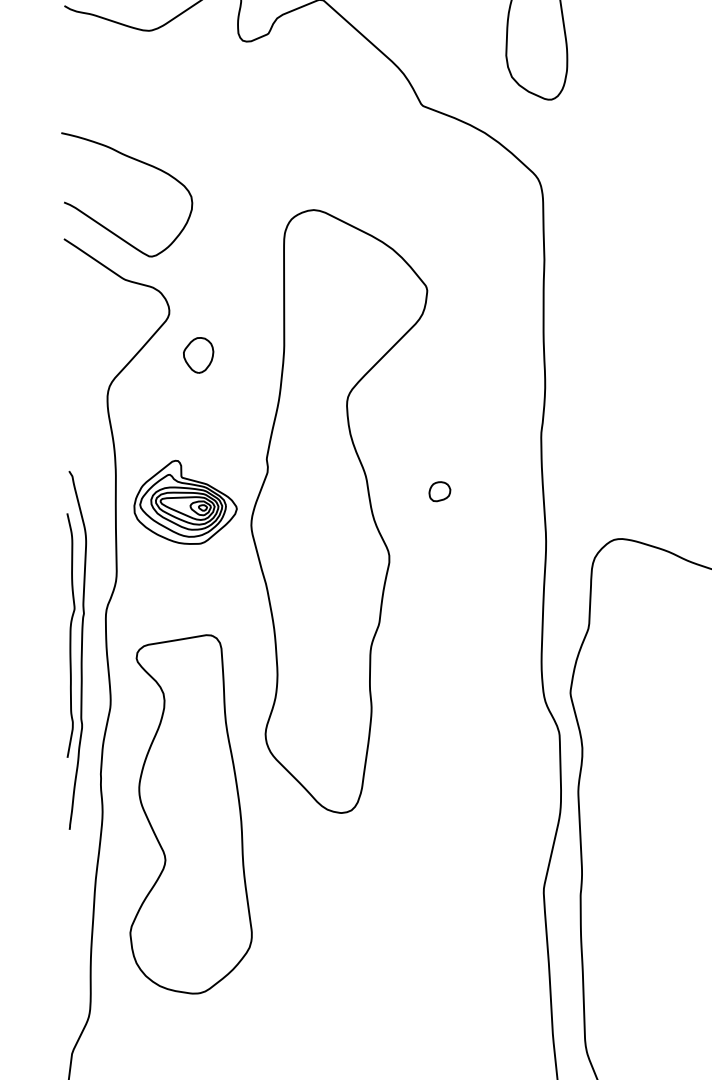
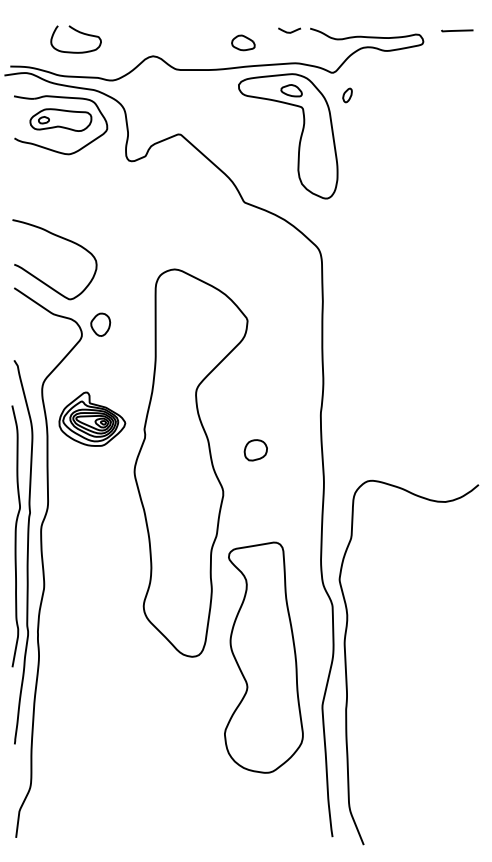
part: (198, 354) -> (100, 324), moved
part: (439, 491) -> (255, 450), size x1.67
part: (185, 501) -> (92, 418), moved
part: (76, 650) -> (22, 552), size x1.67
part: (190, 814) -> (263, 657), moved

